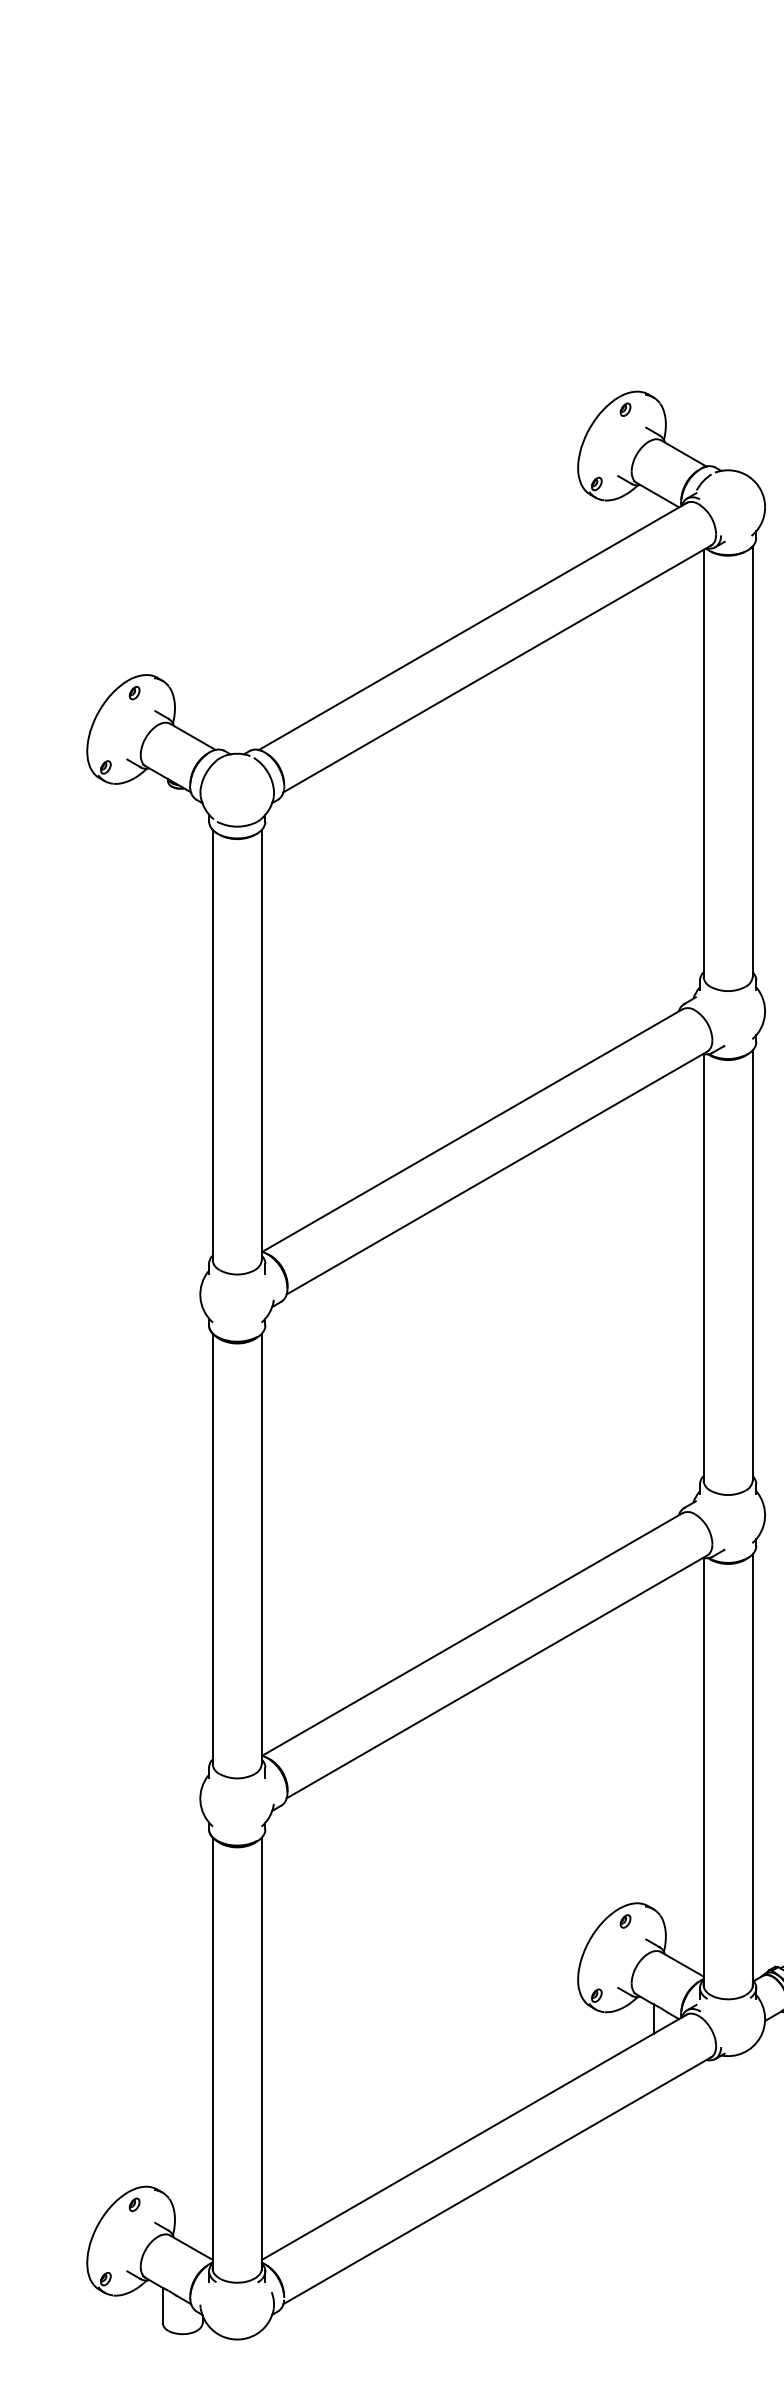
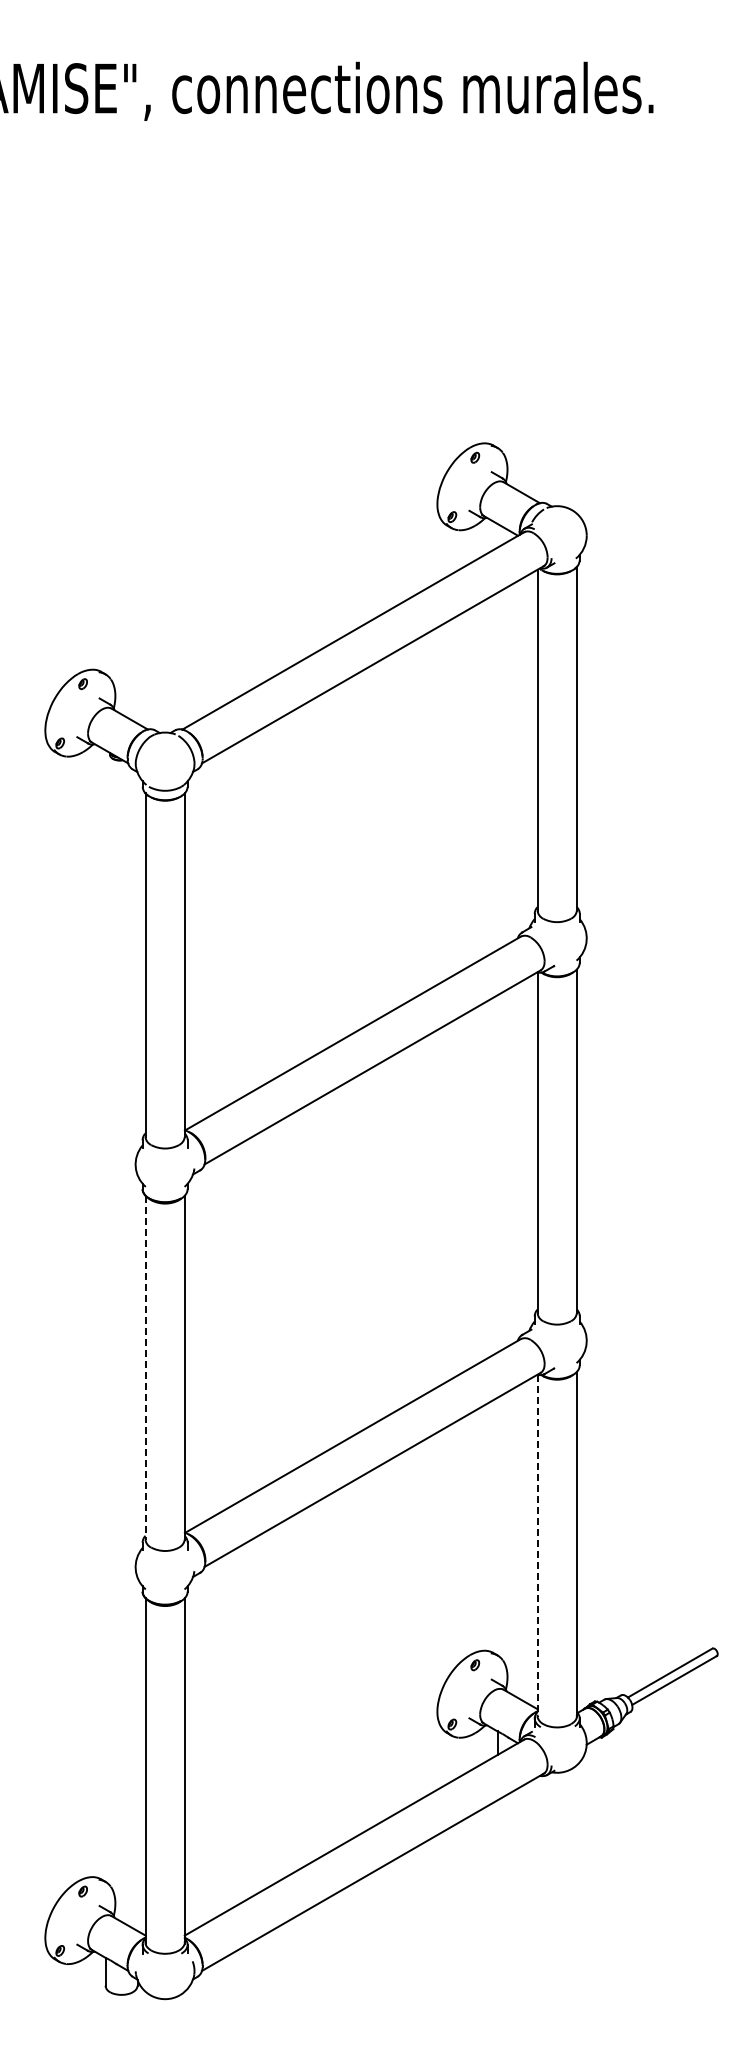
line: (212, 1548) -> (145, 1367), solid -> dashed
line: (703, 1772) -> (537, 1546), solid -> dashed

